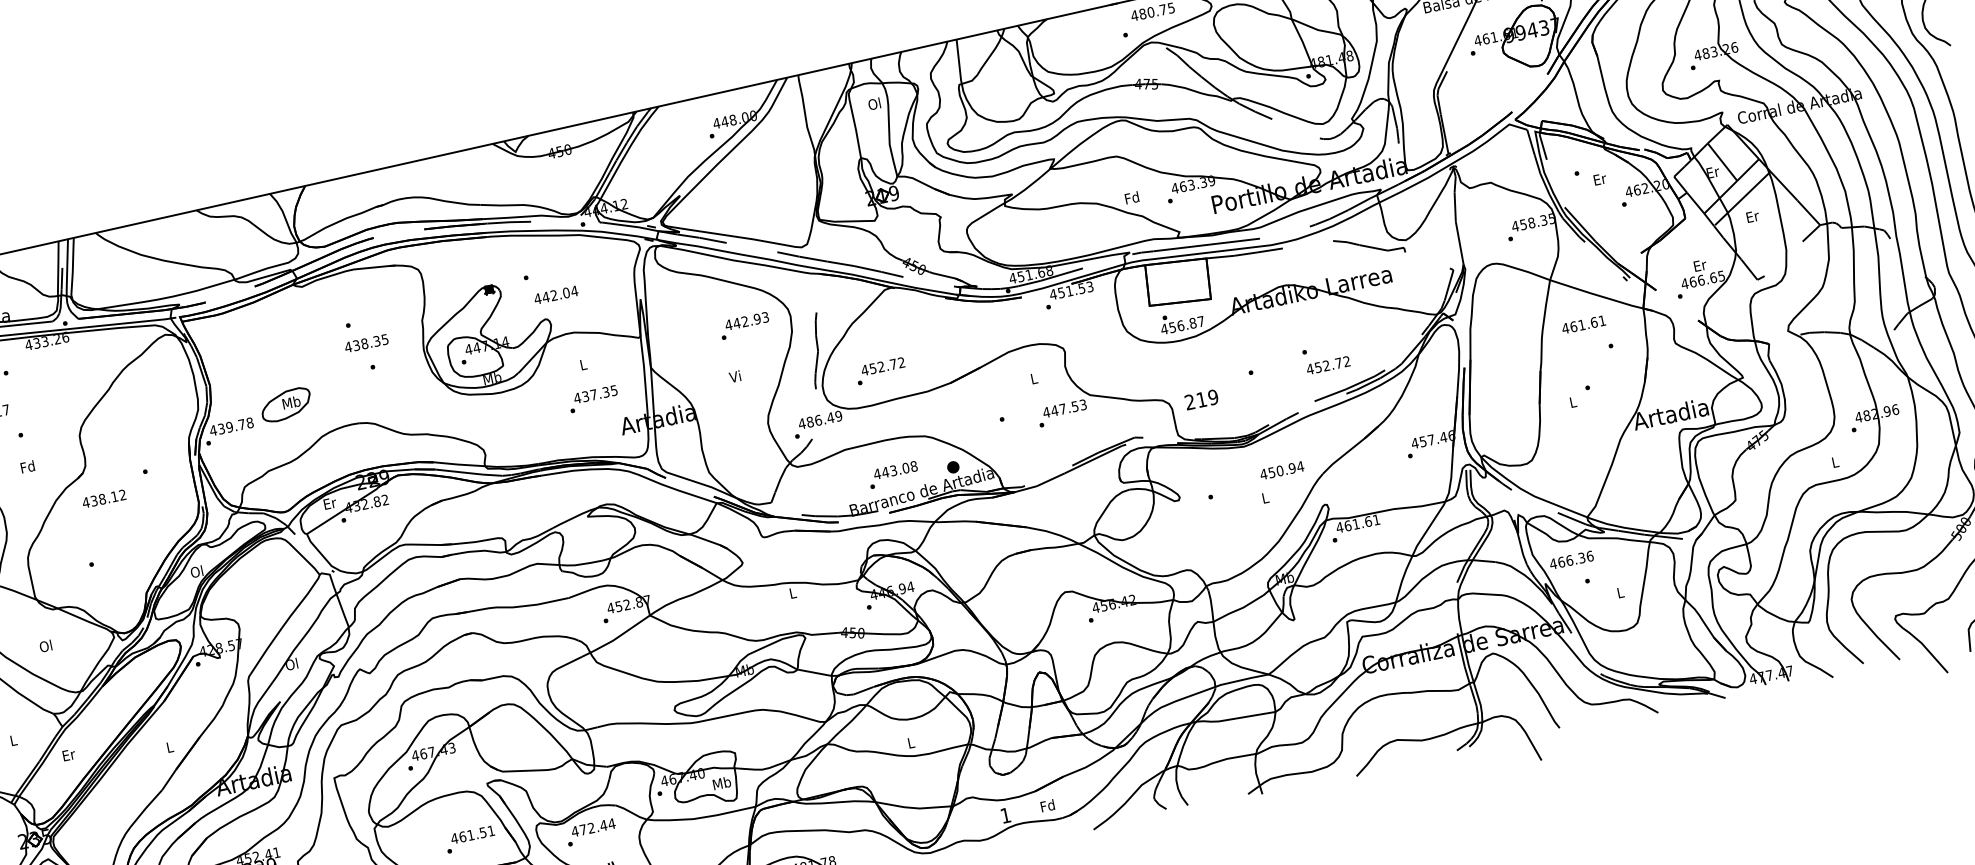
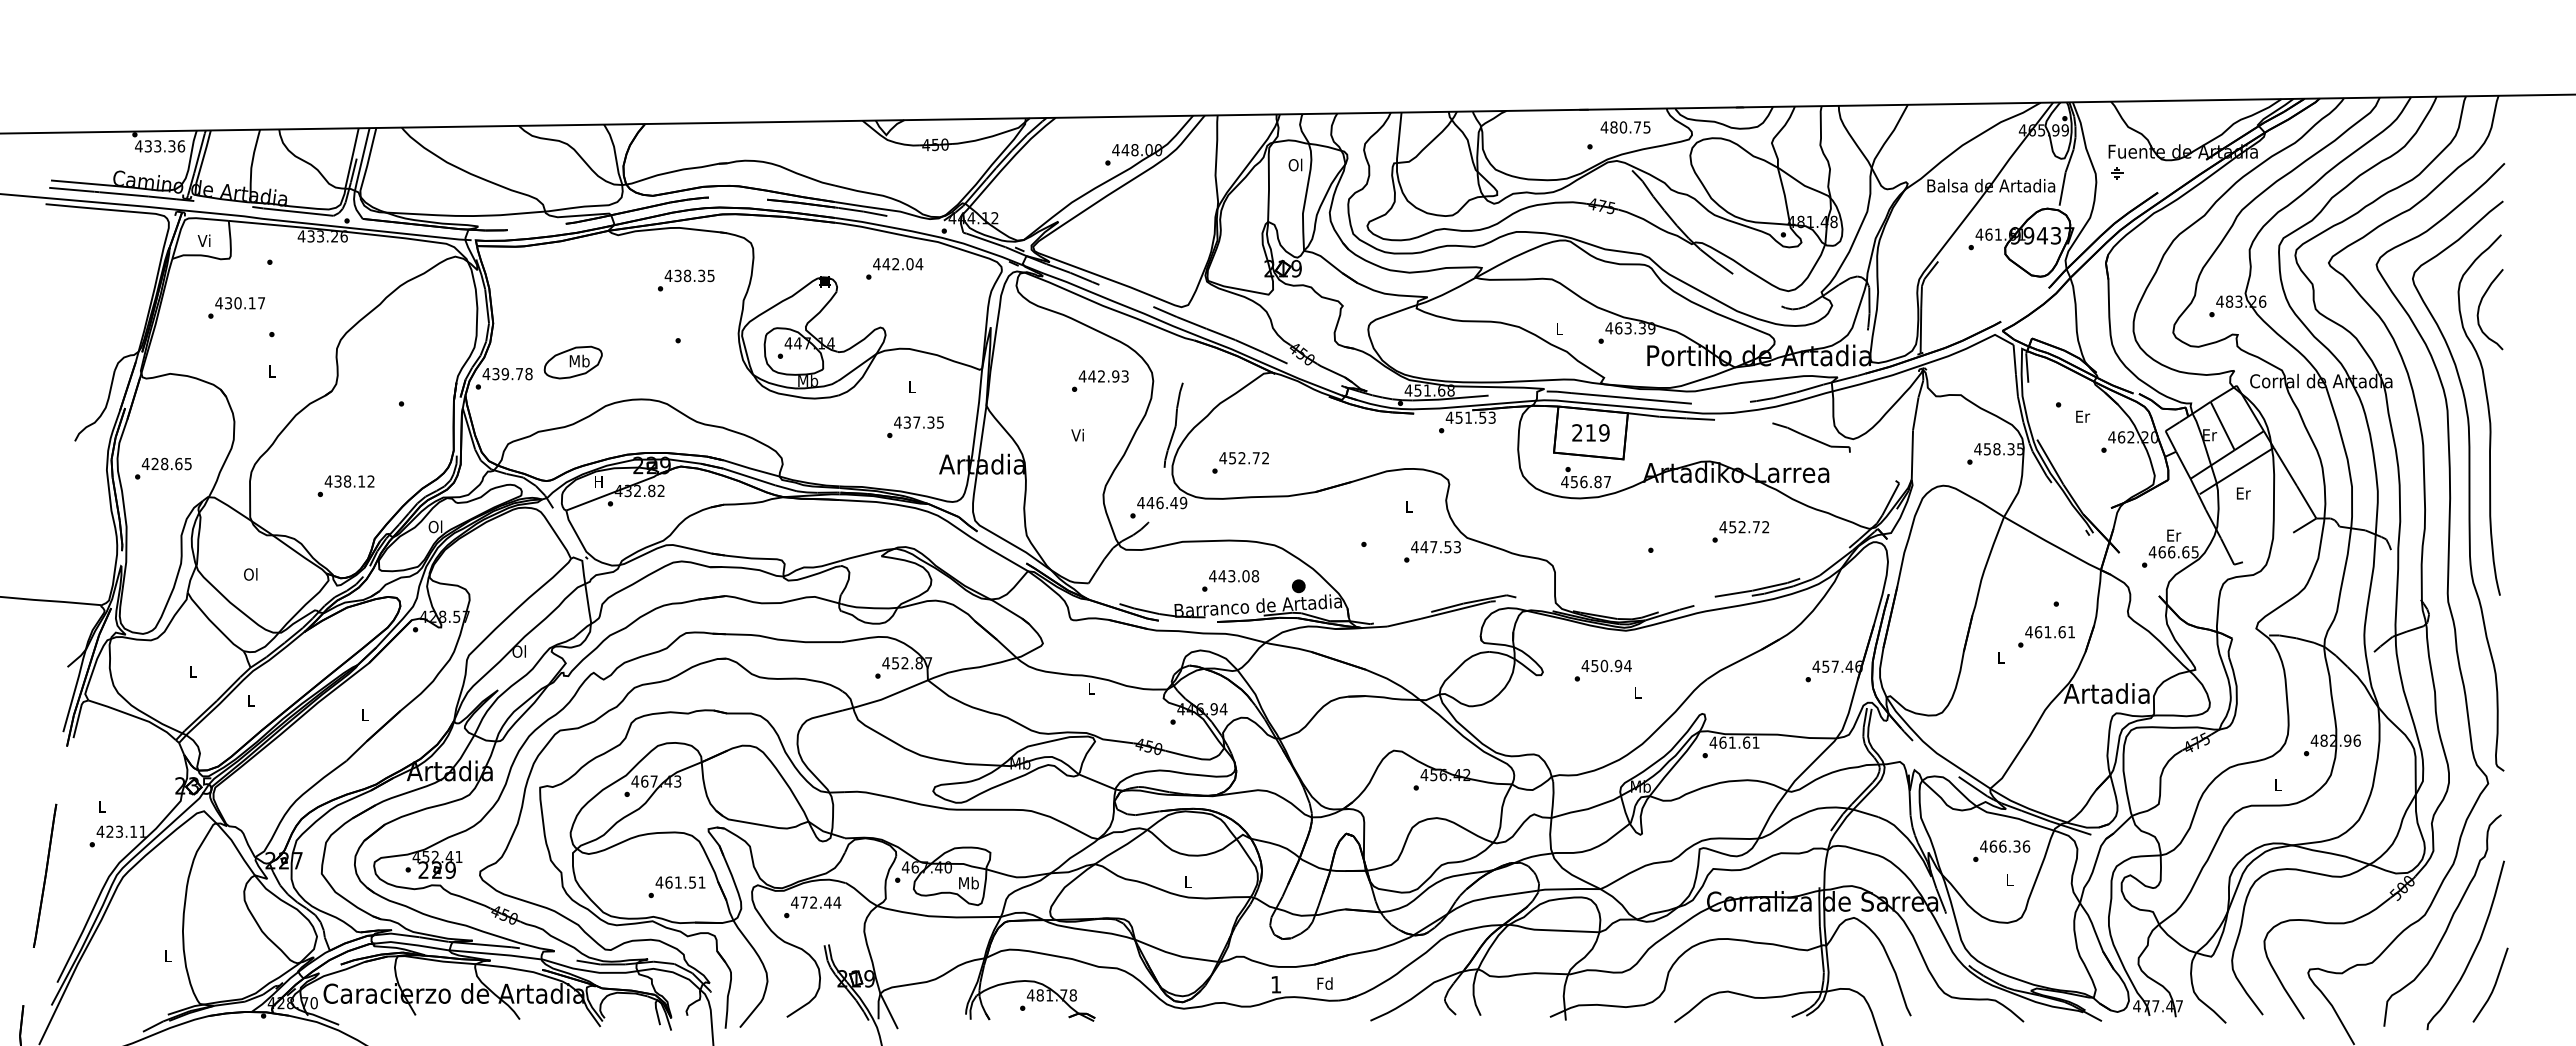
text: (1131, 197) -> (1558, 328), Fd -> L
text: (556, 295) -> (898, 264), moved
text: (1583, 325) -> (2049, 632), moved
text: (366, 343) -> (689, 275), moved
text: (1328, 365) -> (1744, 527), moved
text: (1201, 399) -> (1590, 432), moved
text: (810, 421) -> (1150, 502), 486.49 -> 446.49
text: (27, 467) -> (271, 371), Fd -> L
text: (1281, 470) -> (1606, 665), moved
text: (104, 498) -> (349, 481), moved
text: (330, 503) -> (599, 481), Er -> H
text: (1571, 560) -> (2005, 846), moved
text: (69, 755) -> (251, 700), Er -> L

